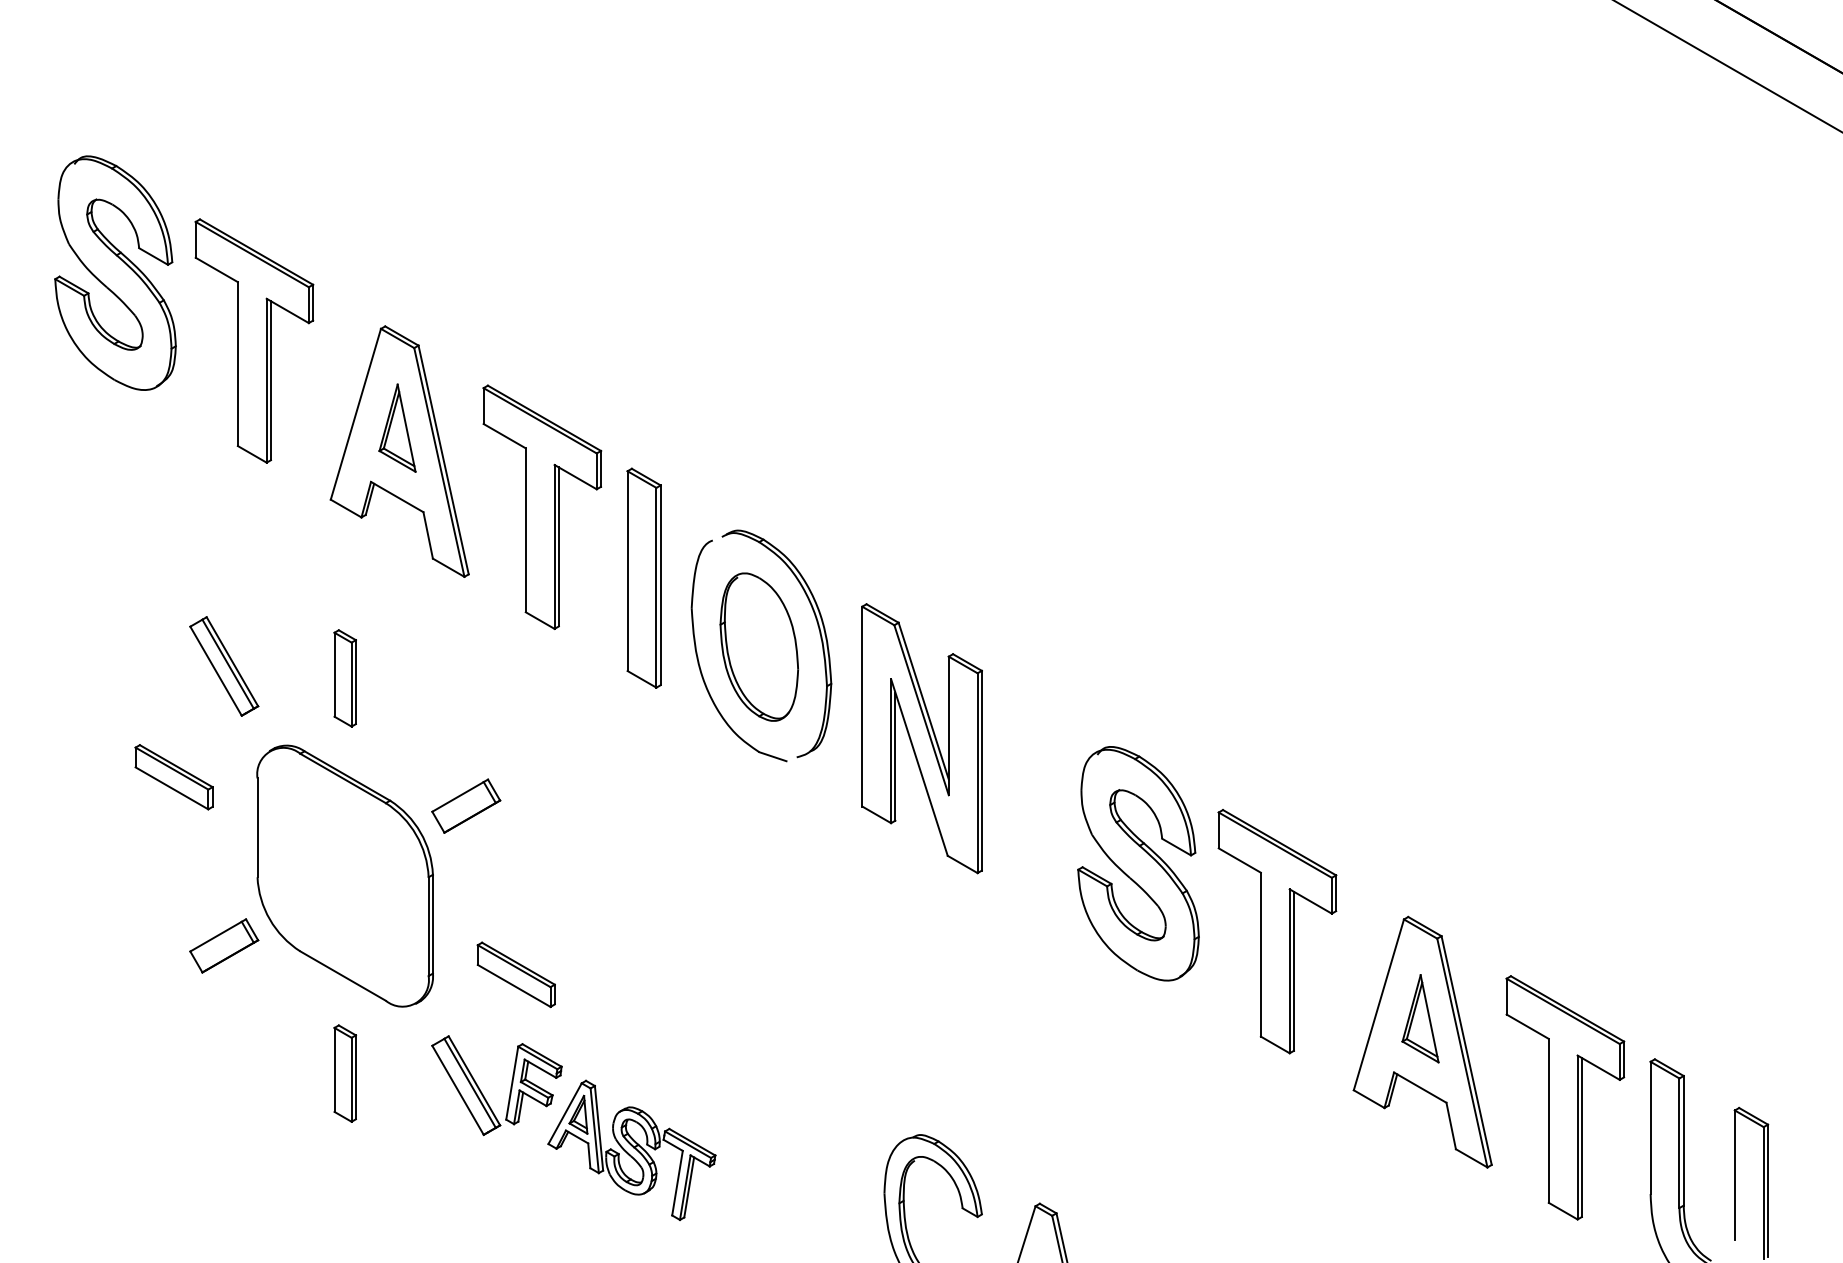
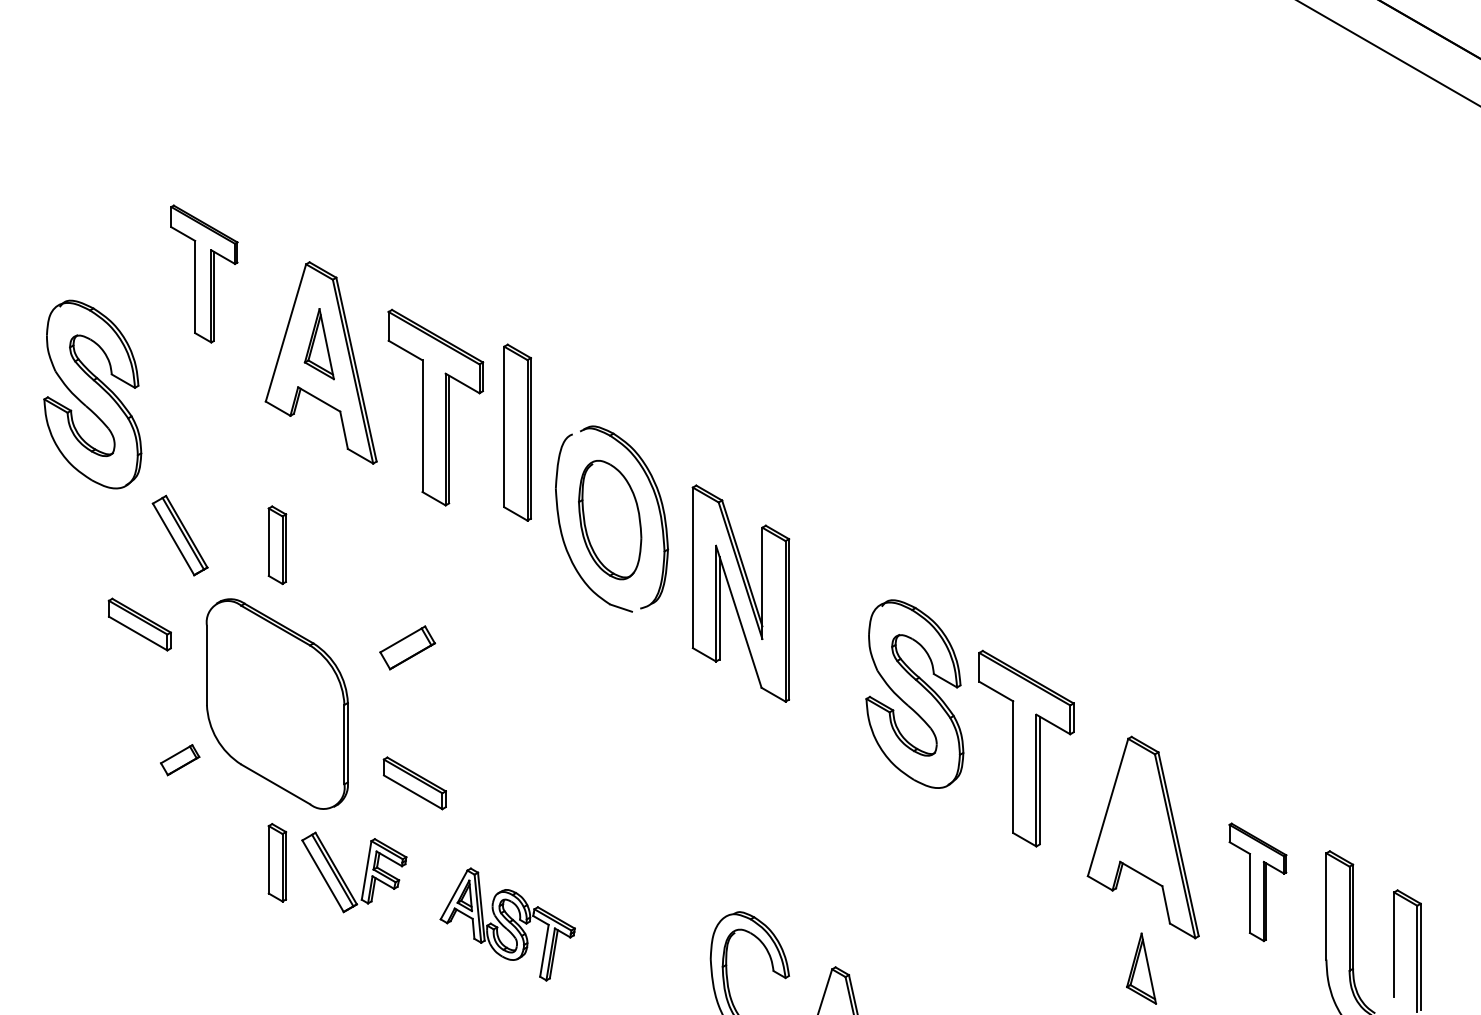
part: (115, 273) -> (92, 394), moved
part: (254, 340) -> (204, 273), size x0.7
part: (643, 577) -> (517, 432), moved
part: (466, 805) -> (407, 647), moved
part: (223, 945) -> (179, 759), size x0.7
part: (1420, 1018) -> (1141, 968), moved
part: (509, 1089) -> (364, 875), moved
part: (1564, 1098) -> (1257, 882), size x0.6

